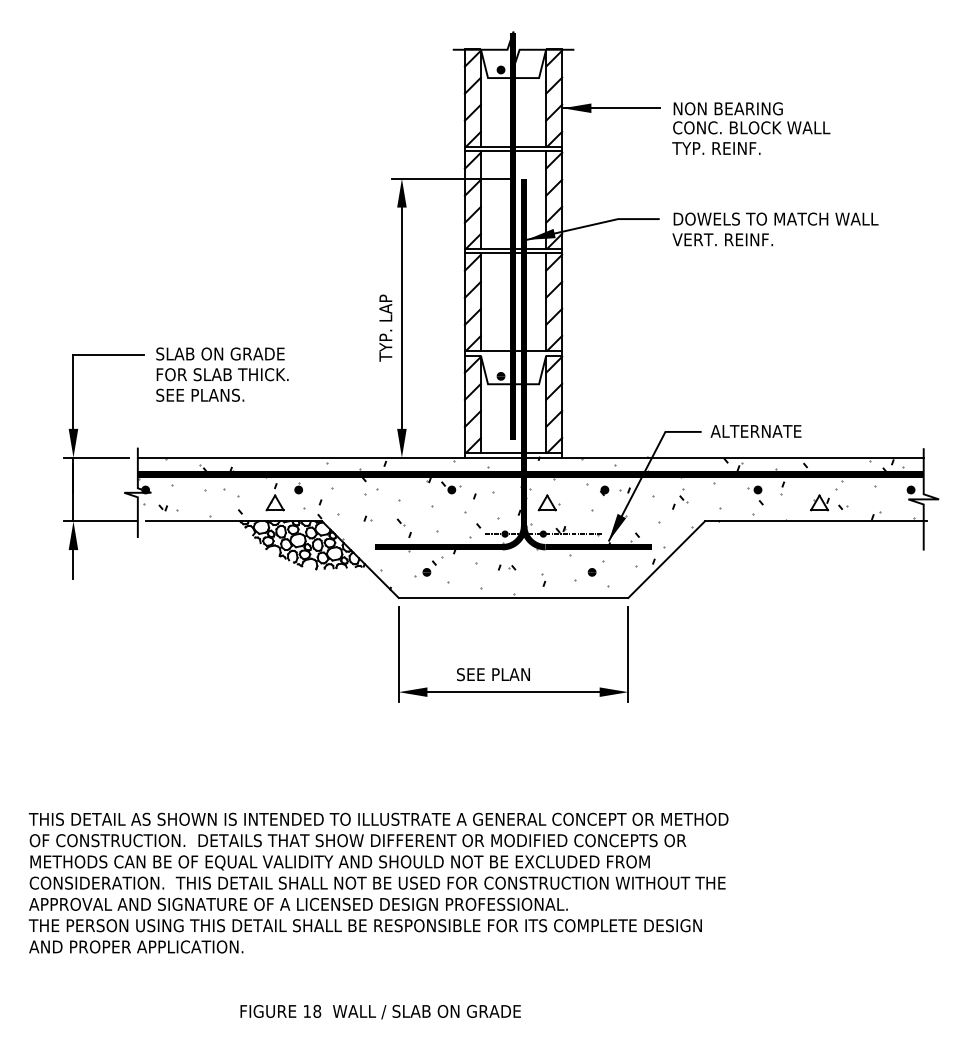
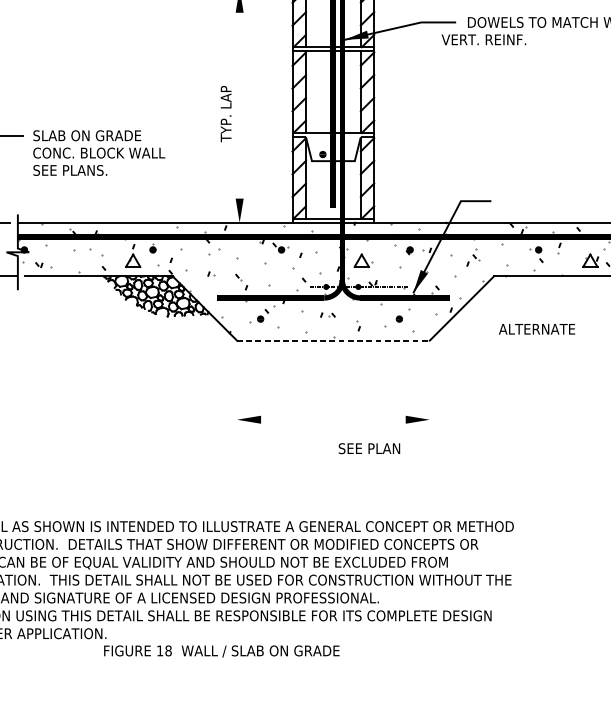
text: (722, 239) -> (483, 39), moved
line: (401, 317) -> (239, 105), removed
text: (234, 374) -> (99, 152), FOR SLAB THICK. -> CONC. BLOCK WALL
text: (755, 431) -> (536, 329), moved
line: (513, 597) -> (333, 340), solid -> dashed
line: (398, 654) -> (236, 388), removed
line: (628, 654) -> (429, 388), removed
text: (493, 674) -> (369, 448), moved
line: (513, 692) -> (333, 420), removed
text: (380, 1011) -> (221, 650), moved

